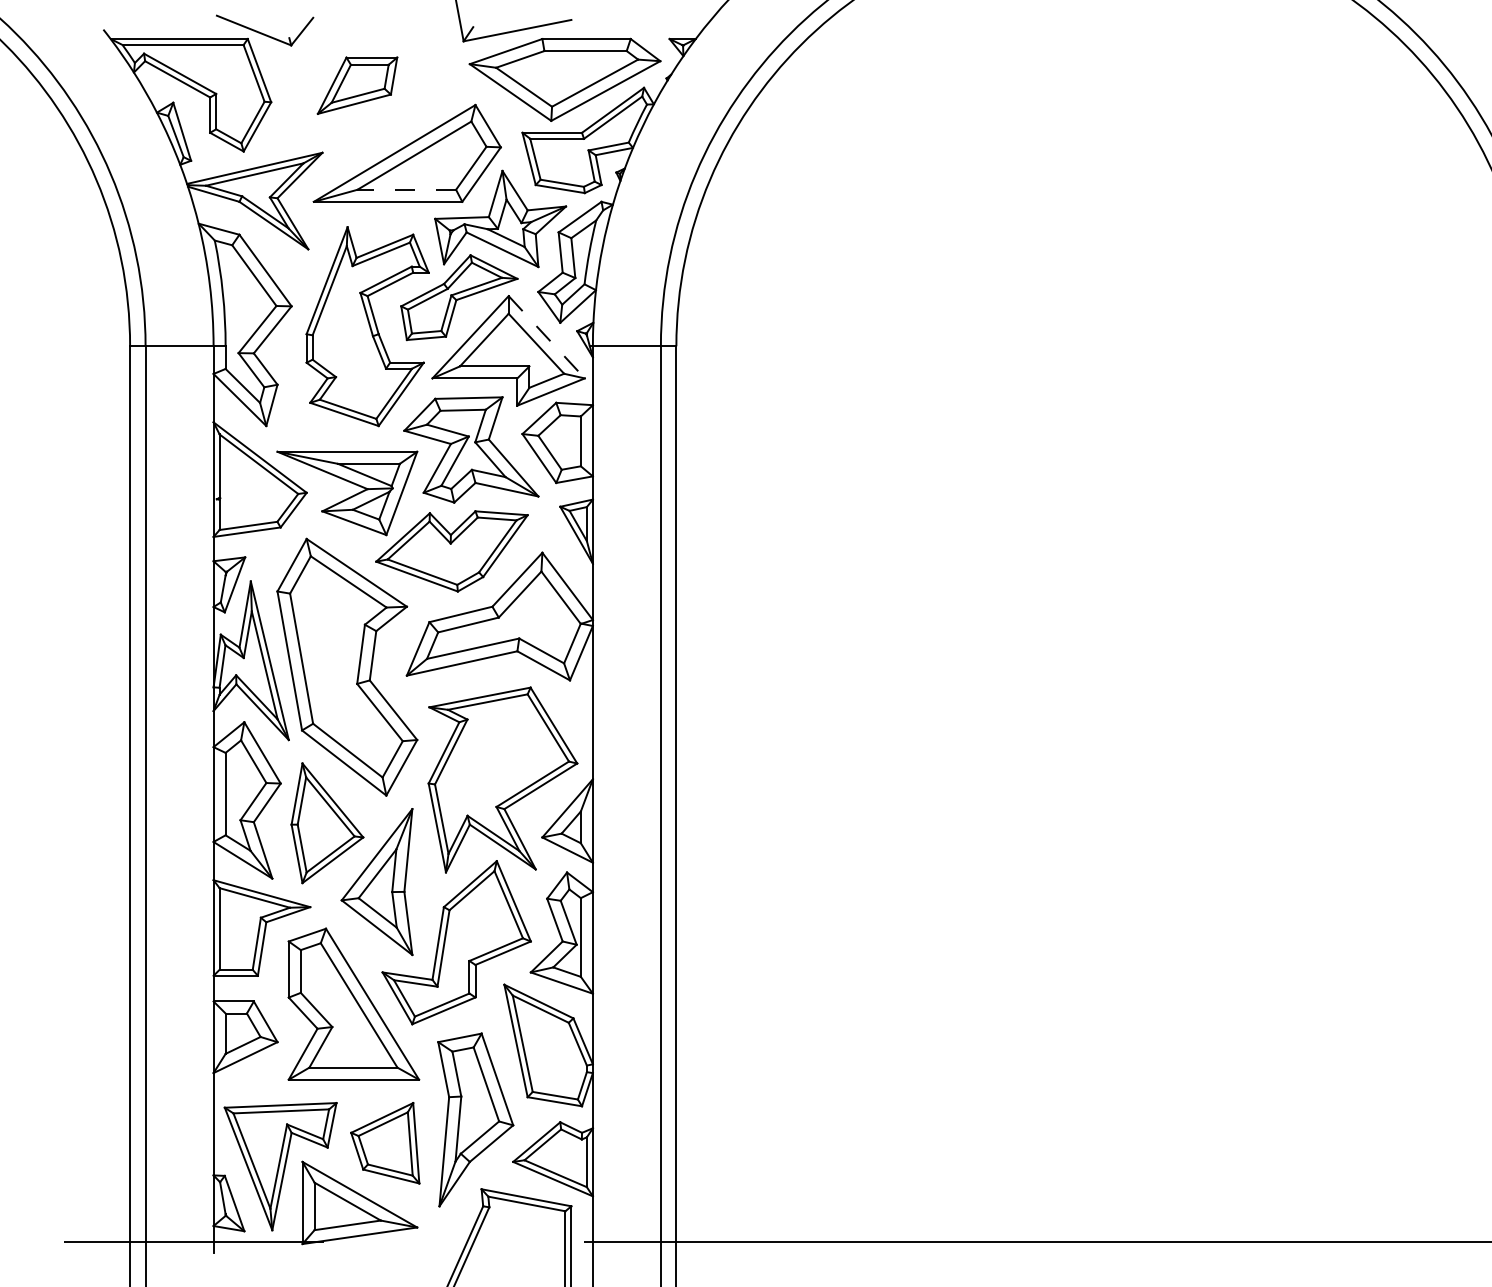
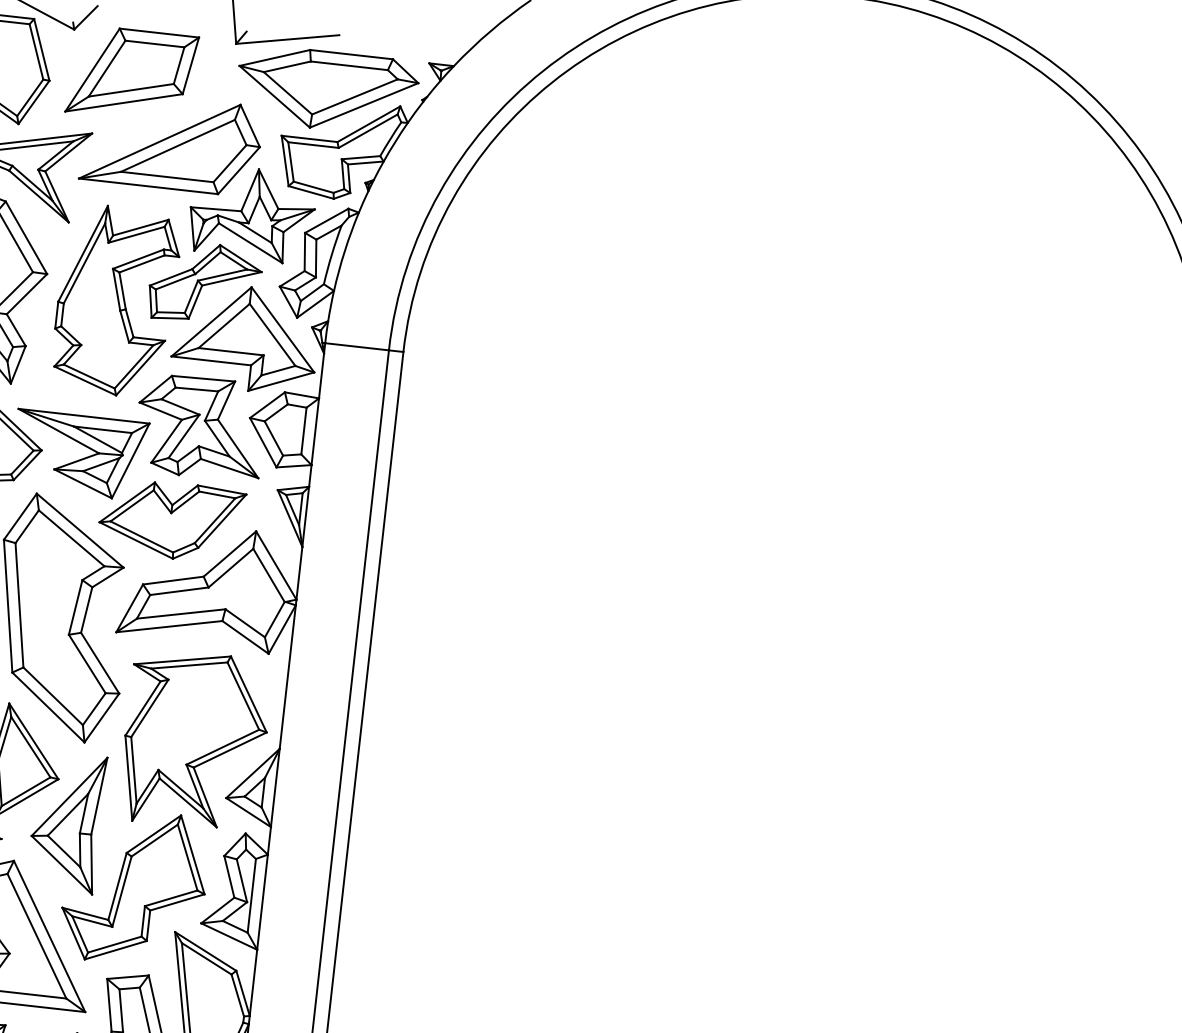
part: (357, 85) -> (132, 74), size x1.67
line: (406, 189) -> (167, 176), dashed -> solid
line: (547, 337) -> (283, 330), dashed -> solid

